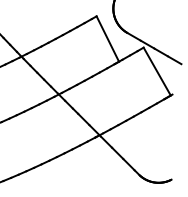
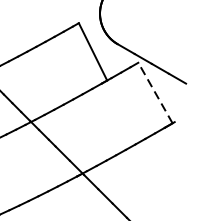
line: (157, 71) -> (155, 92), solid -> dashed

